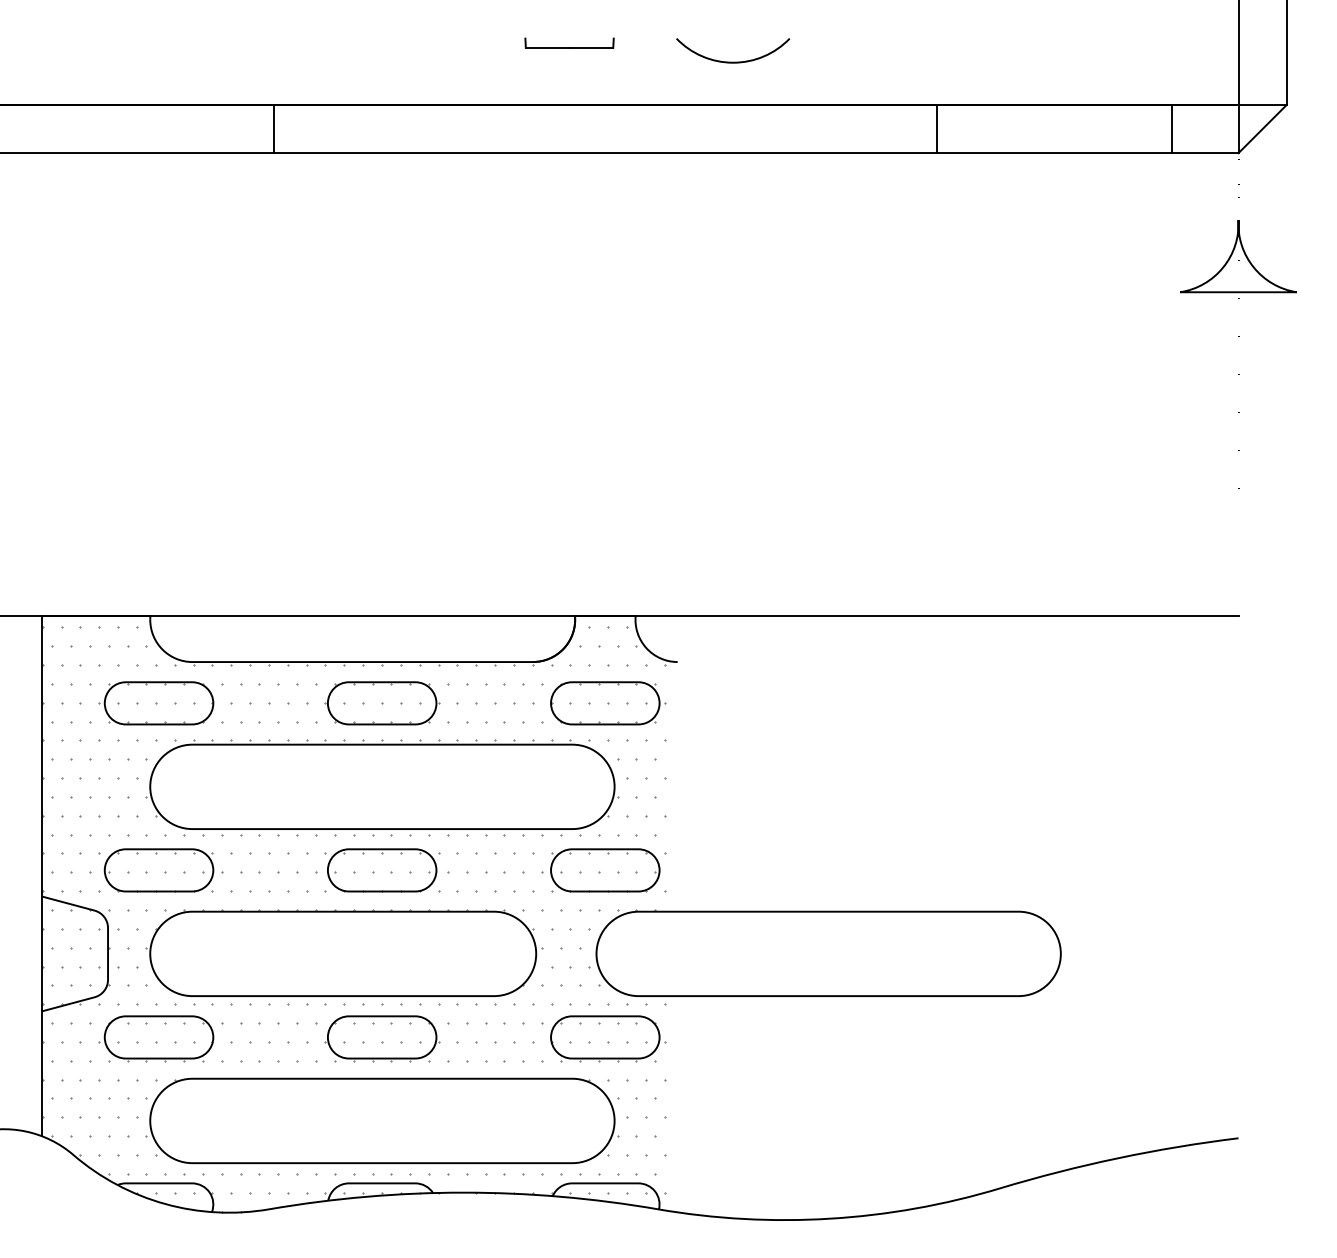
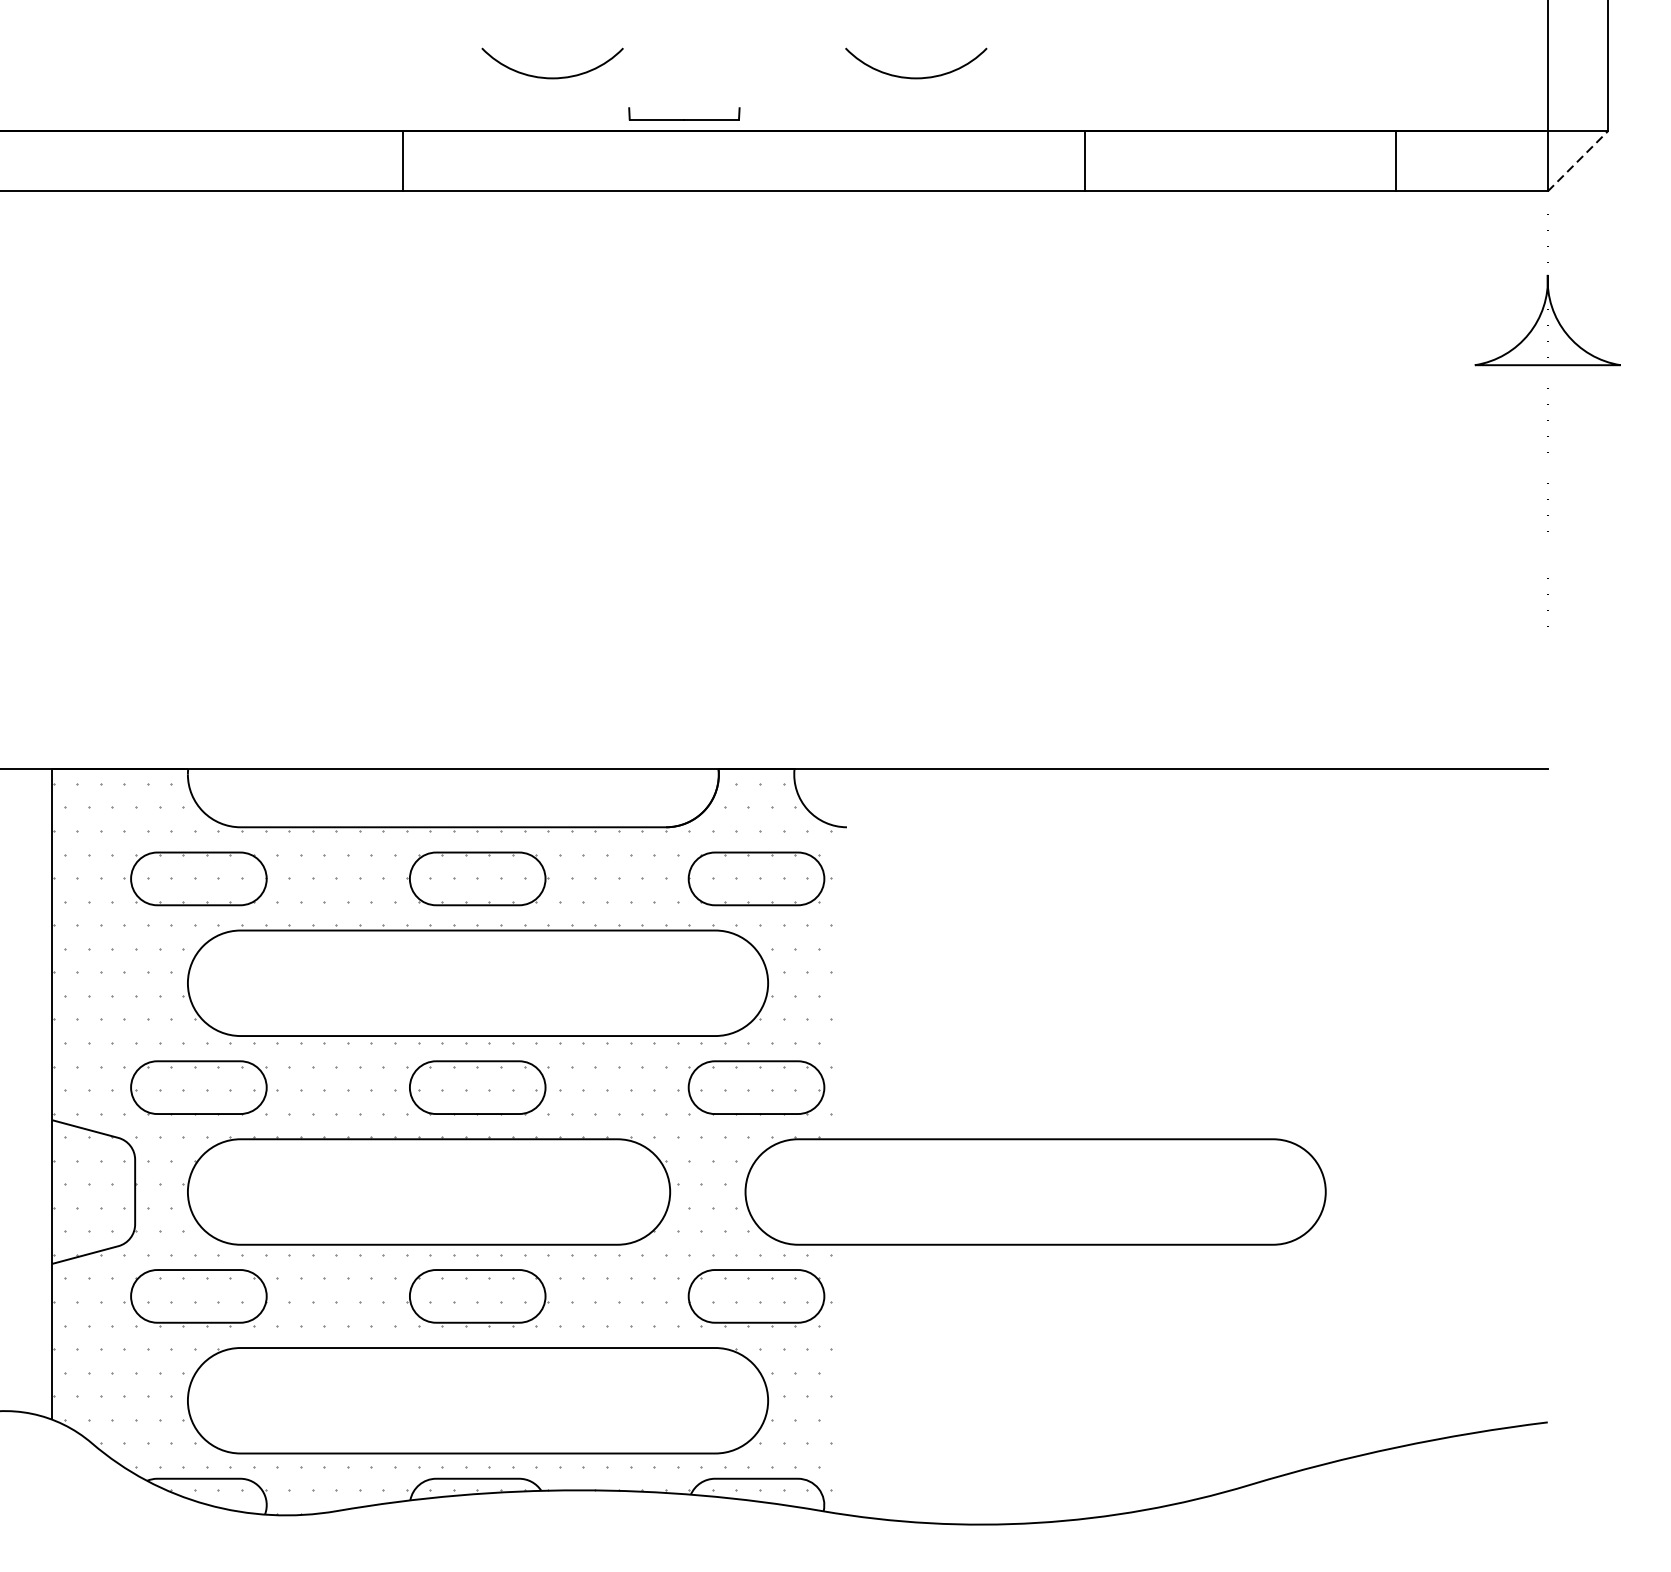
part: (569, 42) -> (684, 113), moved
arc: (442, 61) -> (553, 76), added
line: (273, 128) -> (403, 160), moved
line: (936, 128) -> (1084, 160), moved
line: (1172, 128) -> (1396, 160), moved
line: (1262, 128) -> (1577, 160), solid -> dashed

